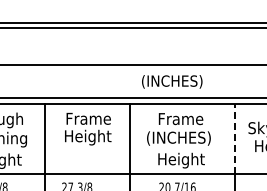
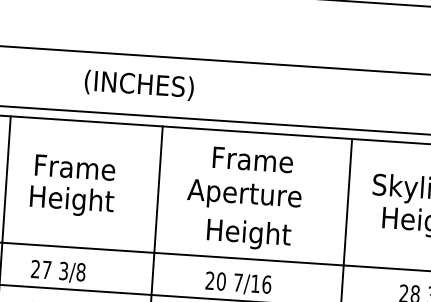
text: (172, 81) -> (139, 84), moved
text: (88, 128) -> (73, 184), moved
text: (178, 138) -> (246, 194), (INCHES) -> Aperture
line: (235, 138) -> (348, 201), dashed -> solid

